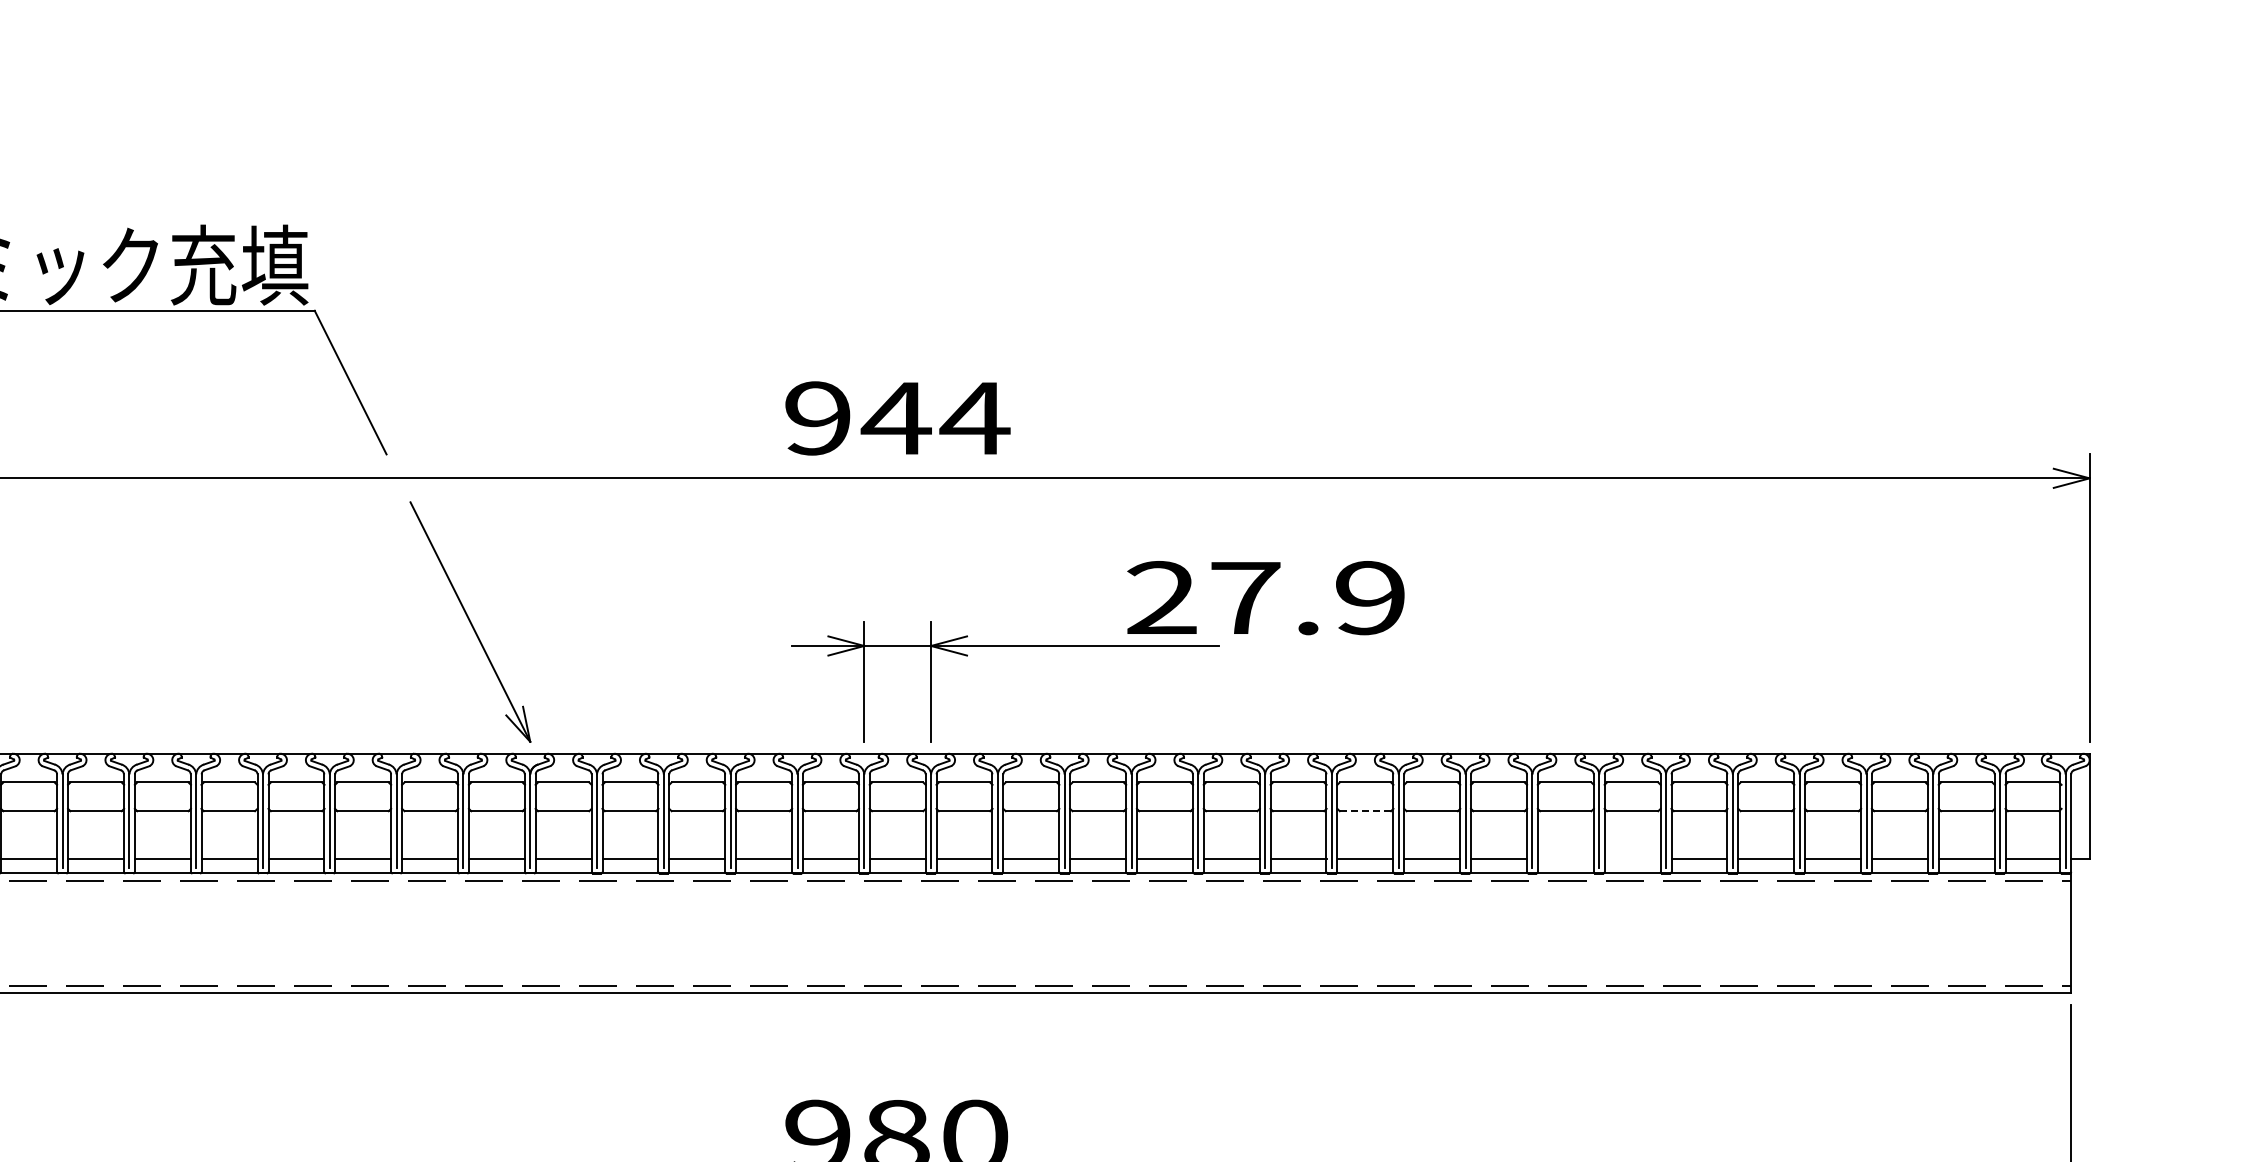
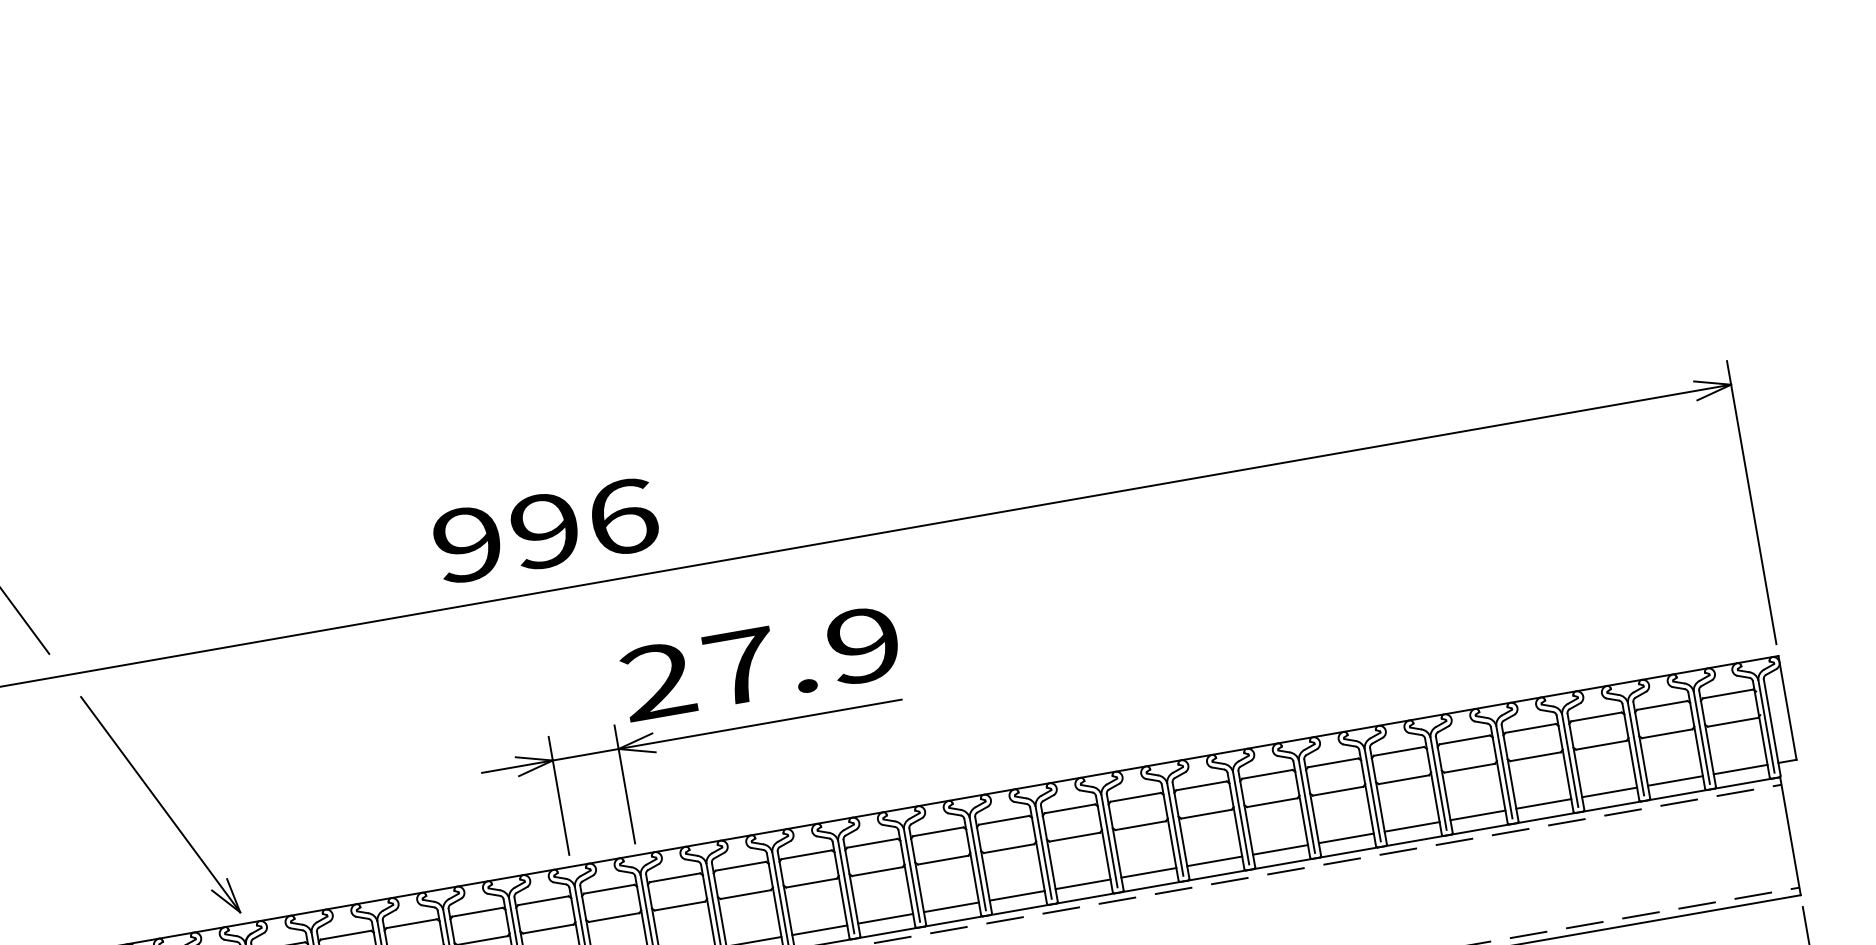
text: (935, 418) -> (583, 524), 944 -> 996
text: (1265, 598) -> (760, 663), moved
line: (1365, 811) -> (1075, 837), dashed -> solid
line: (1565, 859) -> (1280, 850), added
line: (1632, 859) -> (1346, 838), added

